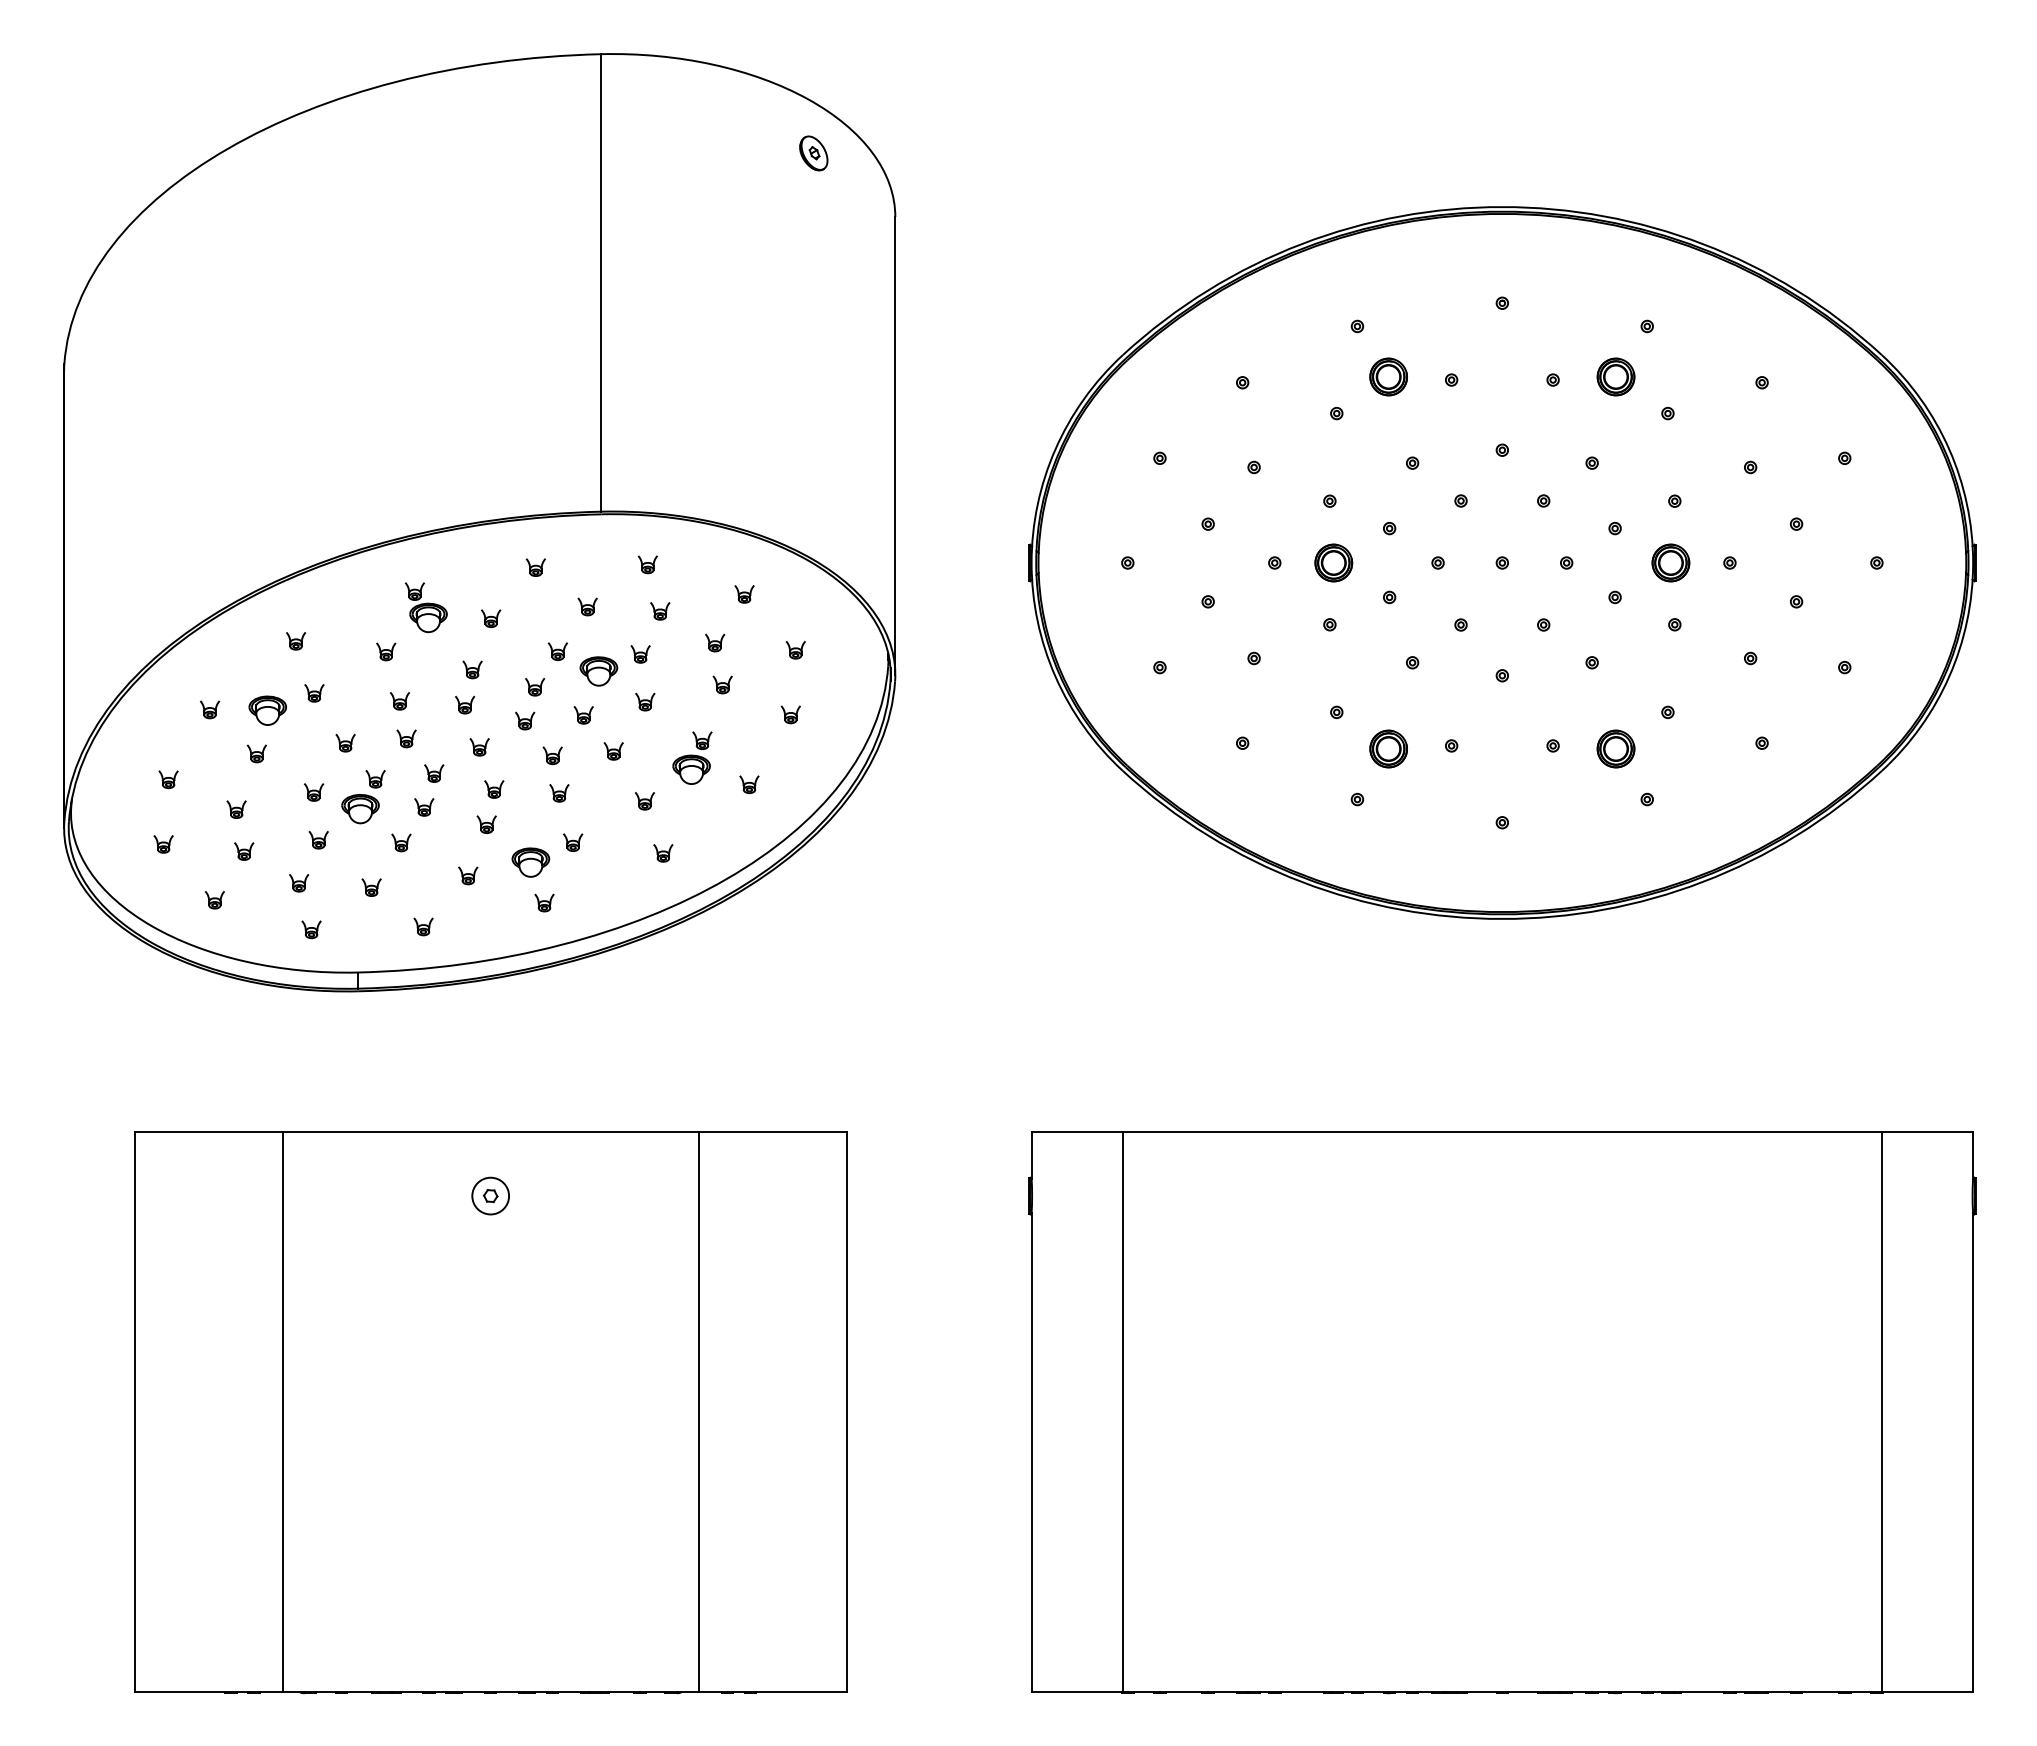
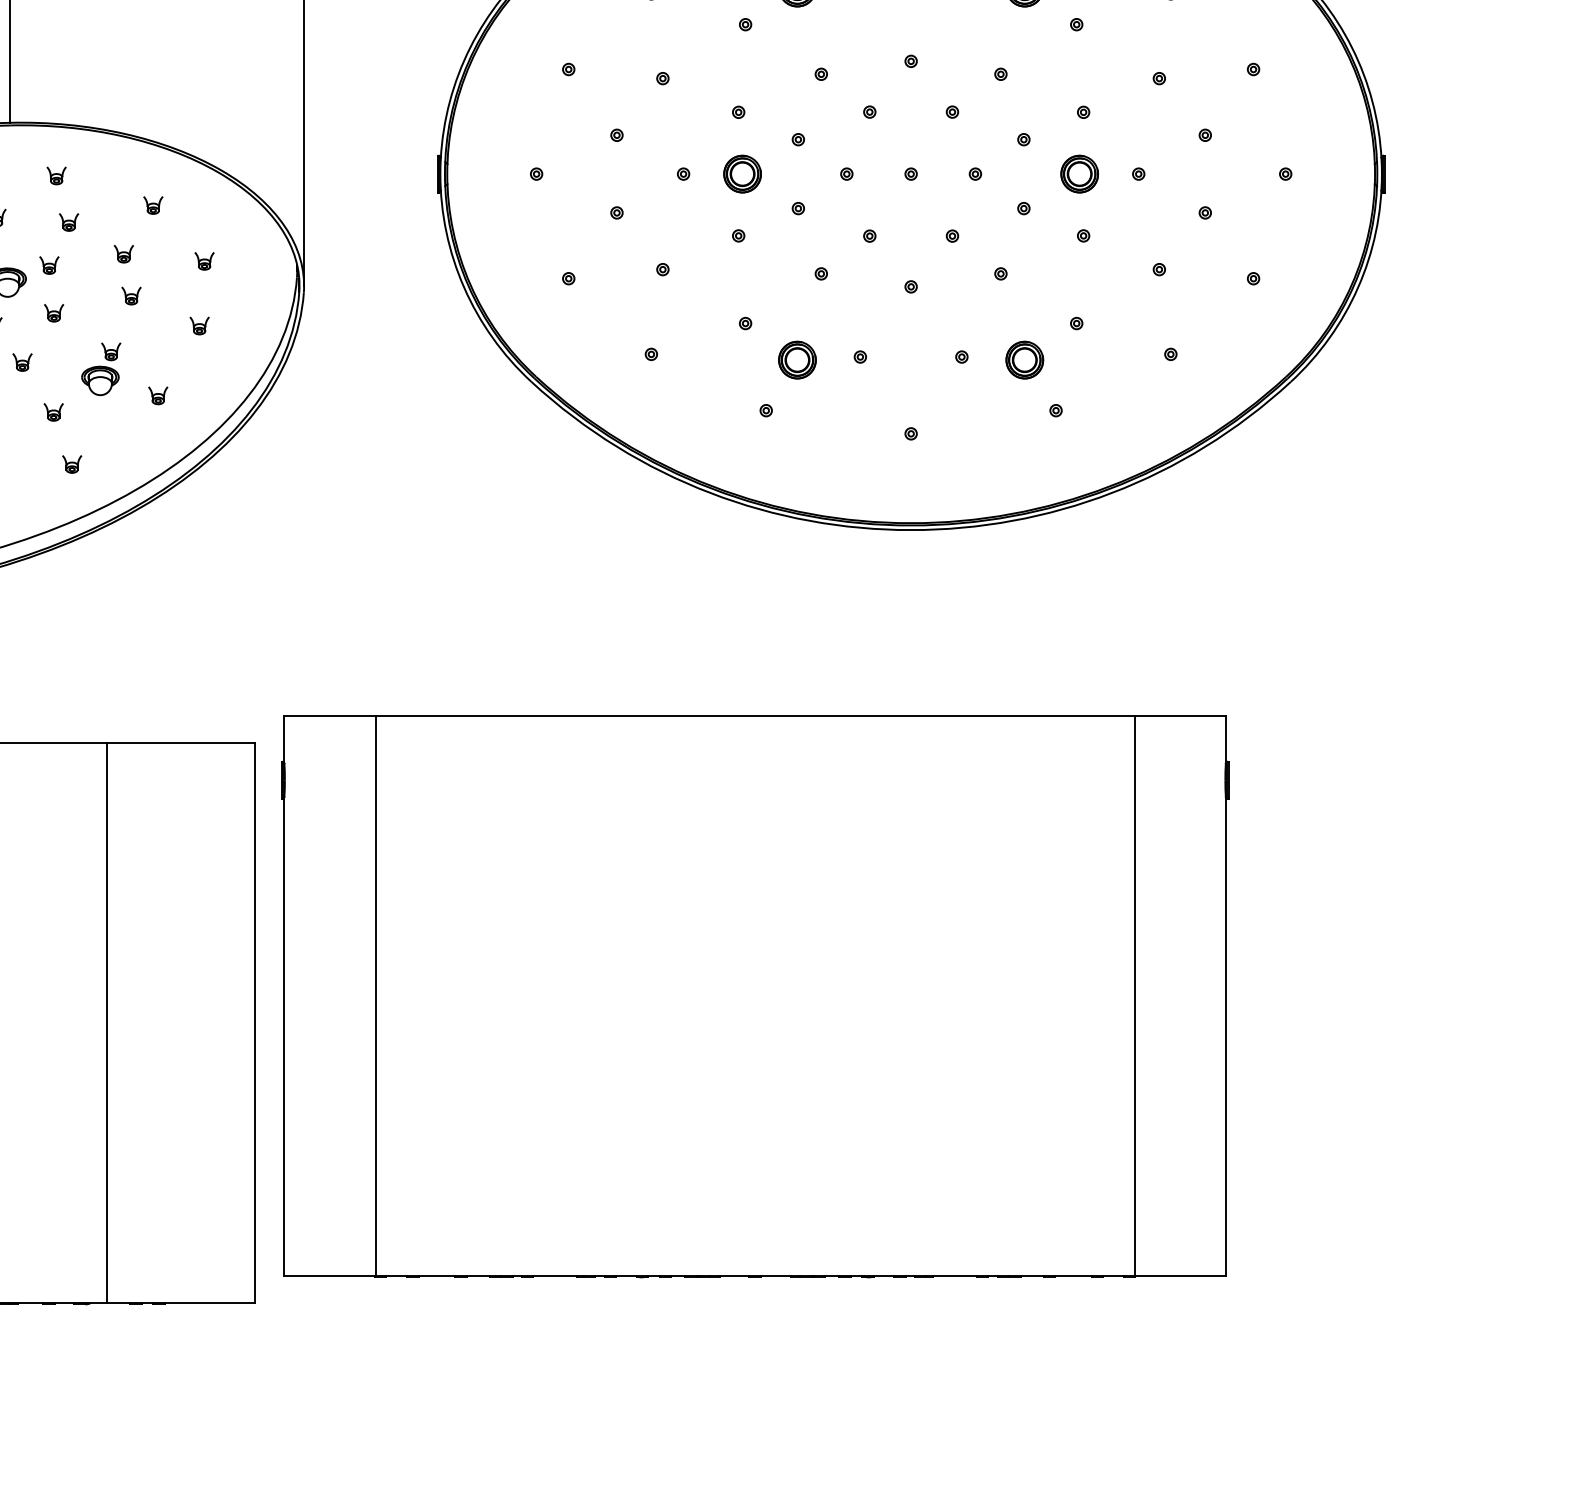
part: (1502, 1412) -> (755, 996), moved

